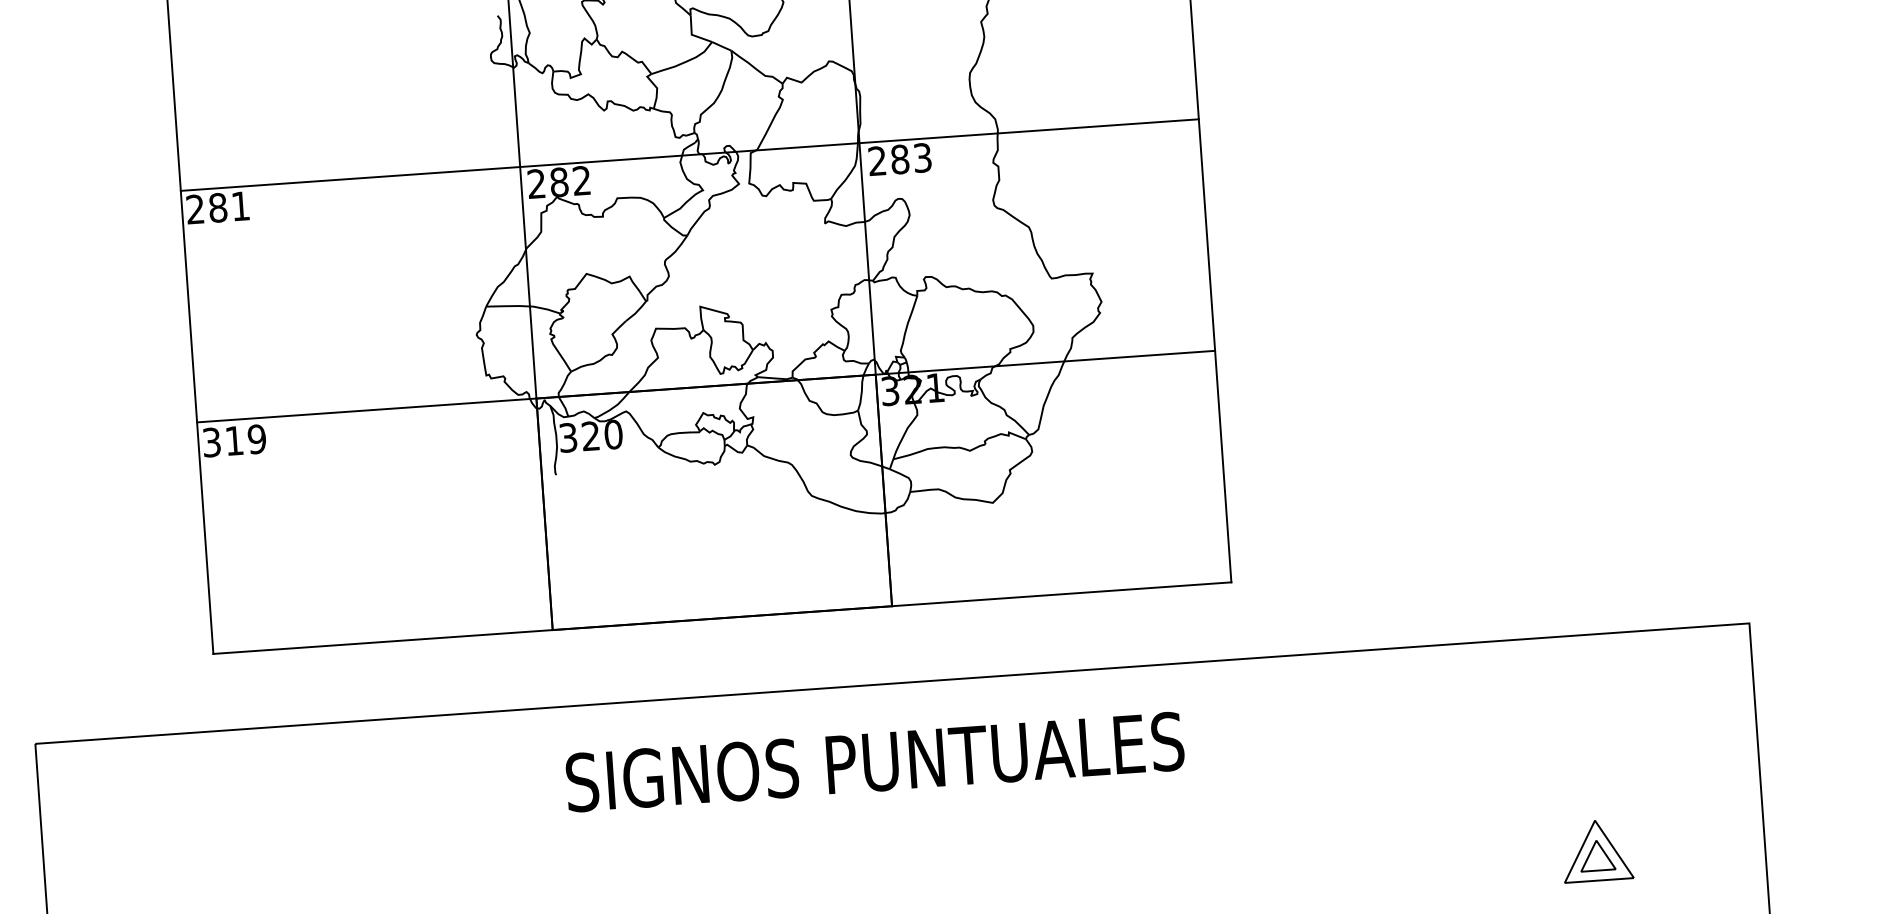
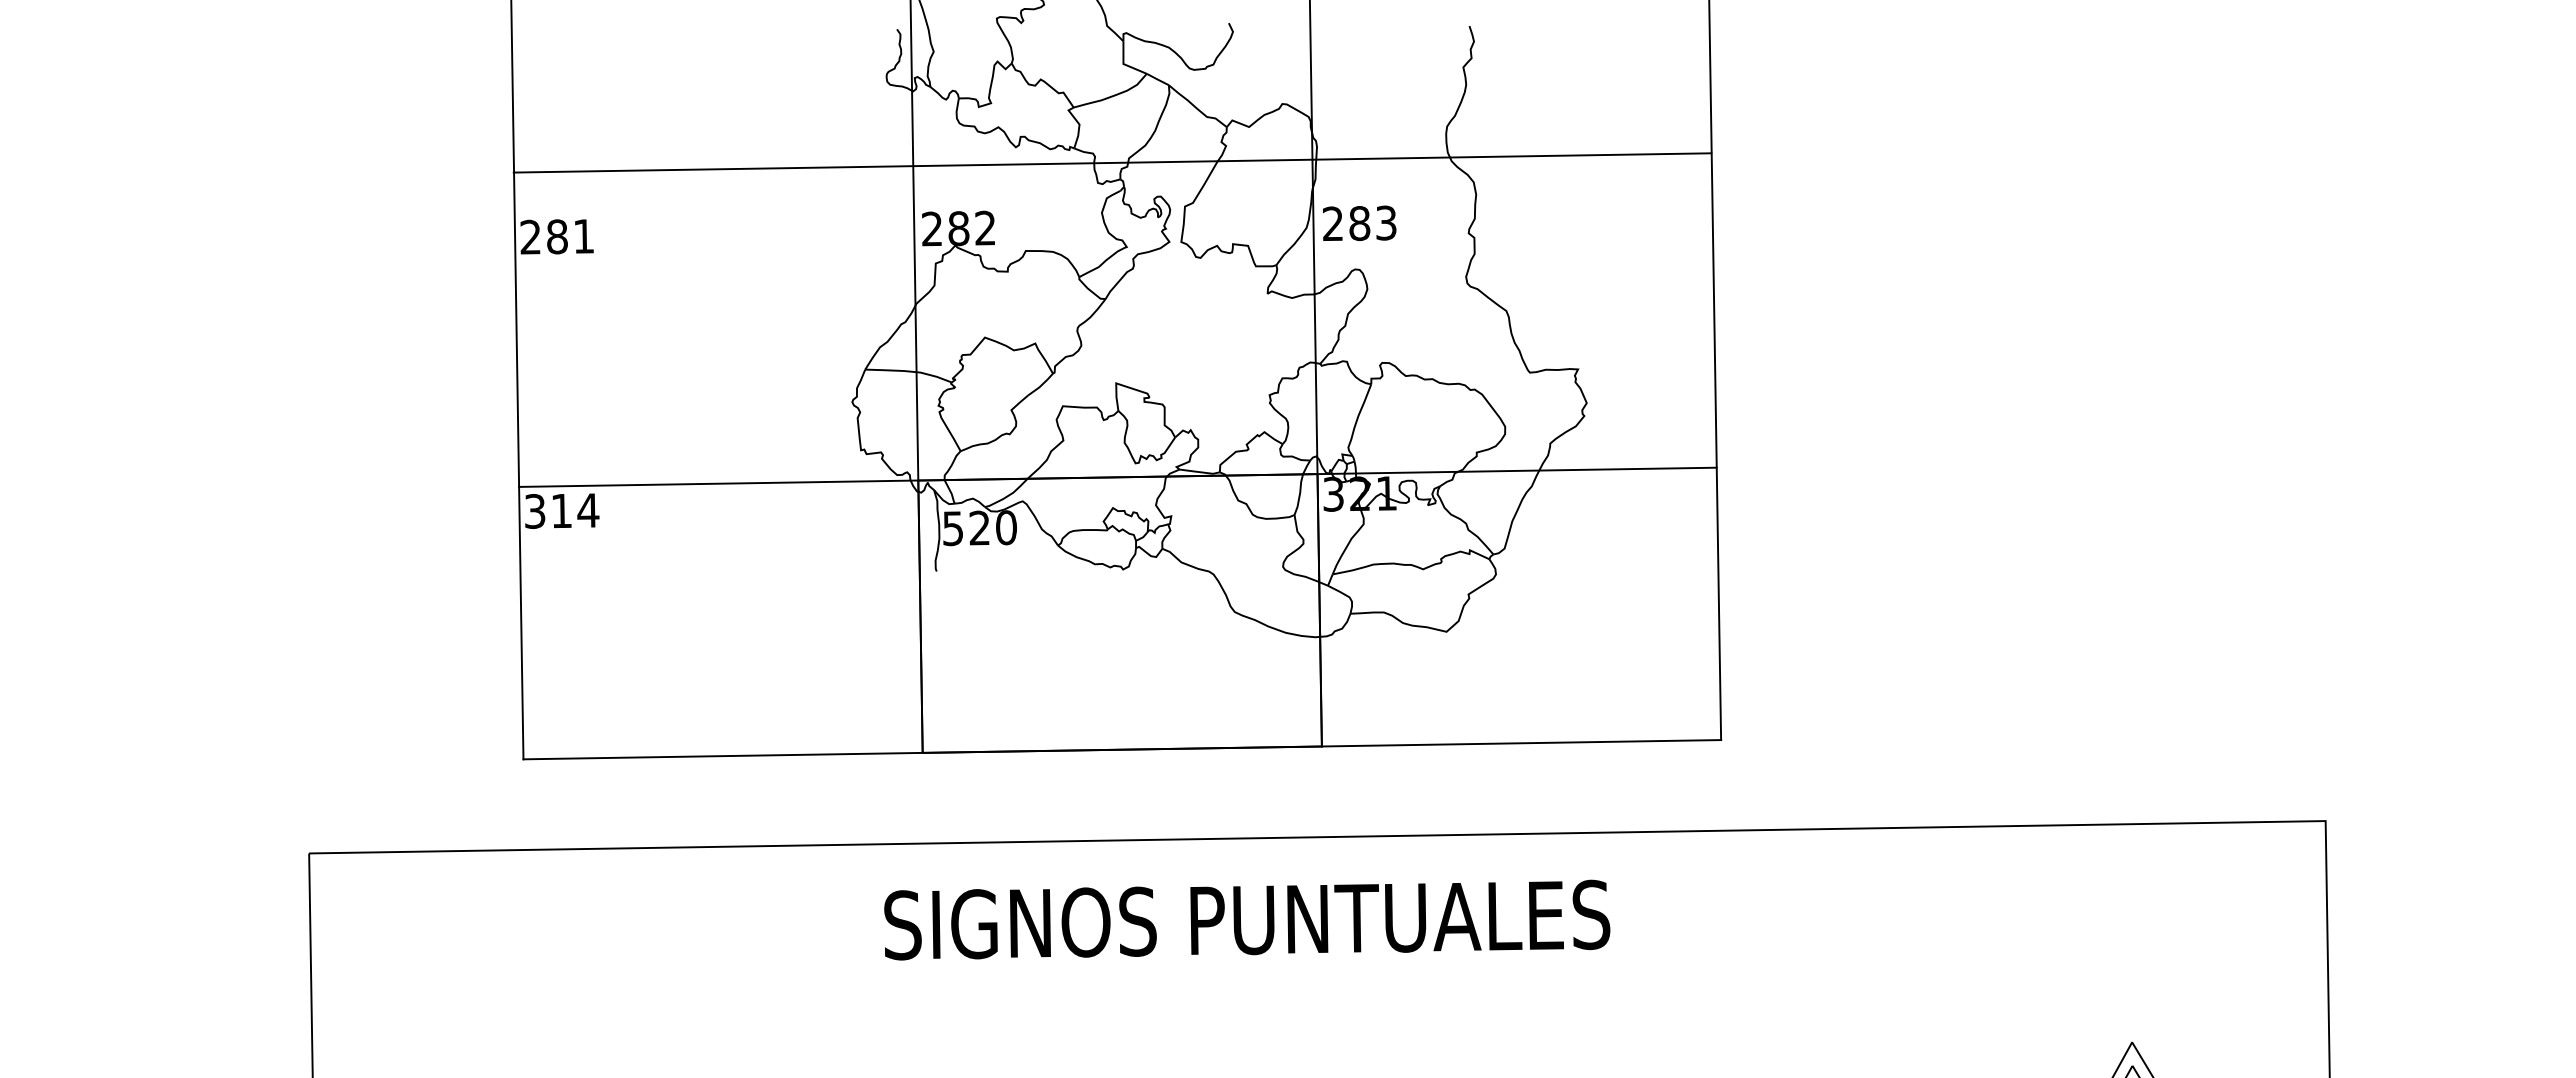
line: (689, 154) -> (1112, 162), moved
text: (568, 437) -> (953, 528), 320 -> 520
text: (257, 439) -> (588, 510), 319 -> 314
text: (875, 761) -> (1247, 919), moved

